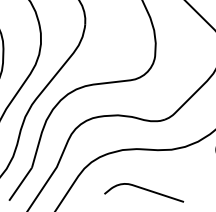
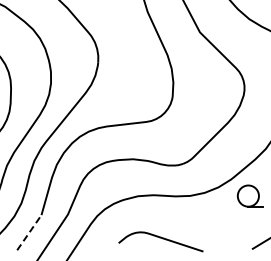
line: (20, 184) -> (29, 232), solid -> dashed

